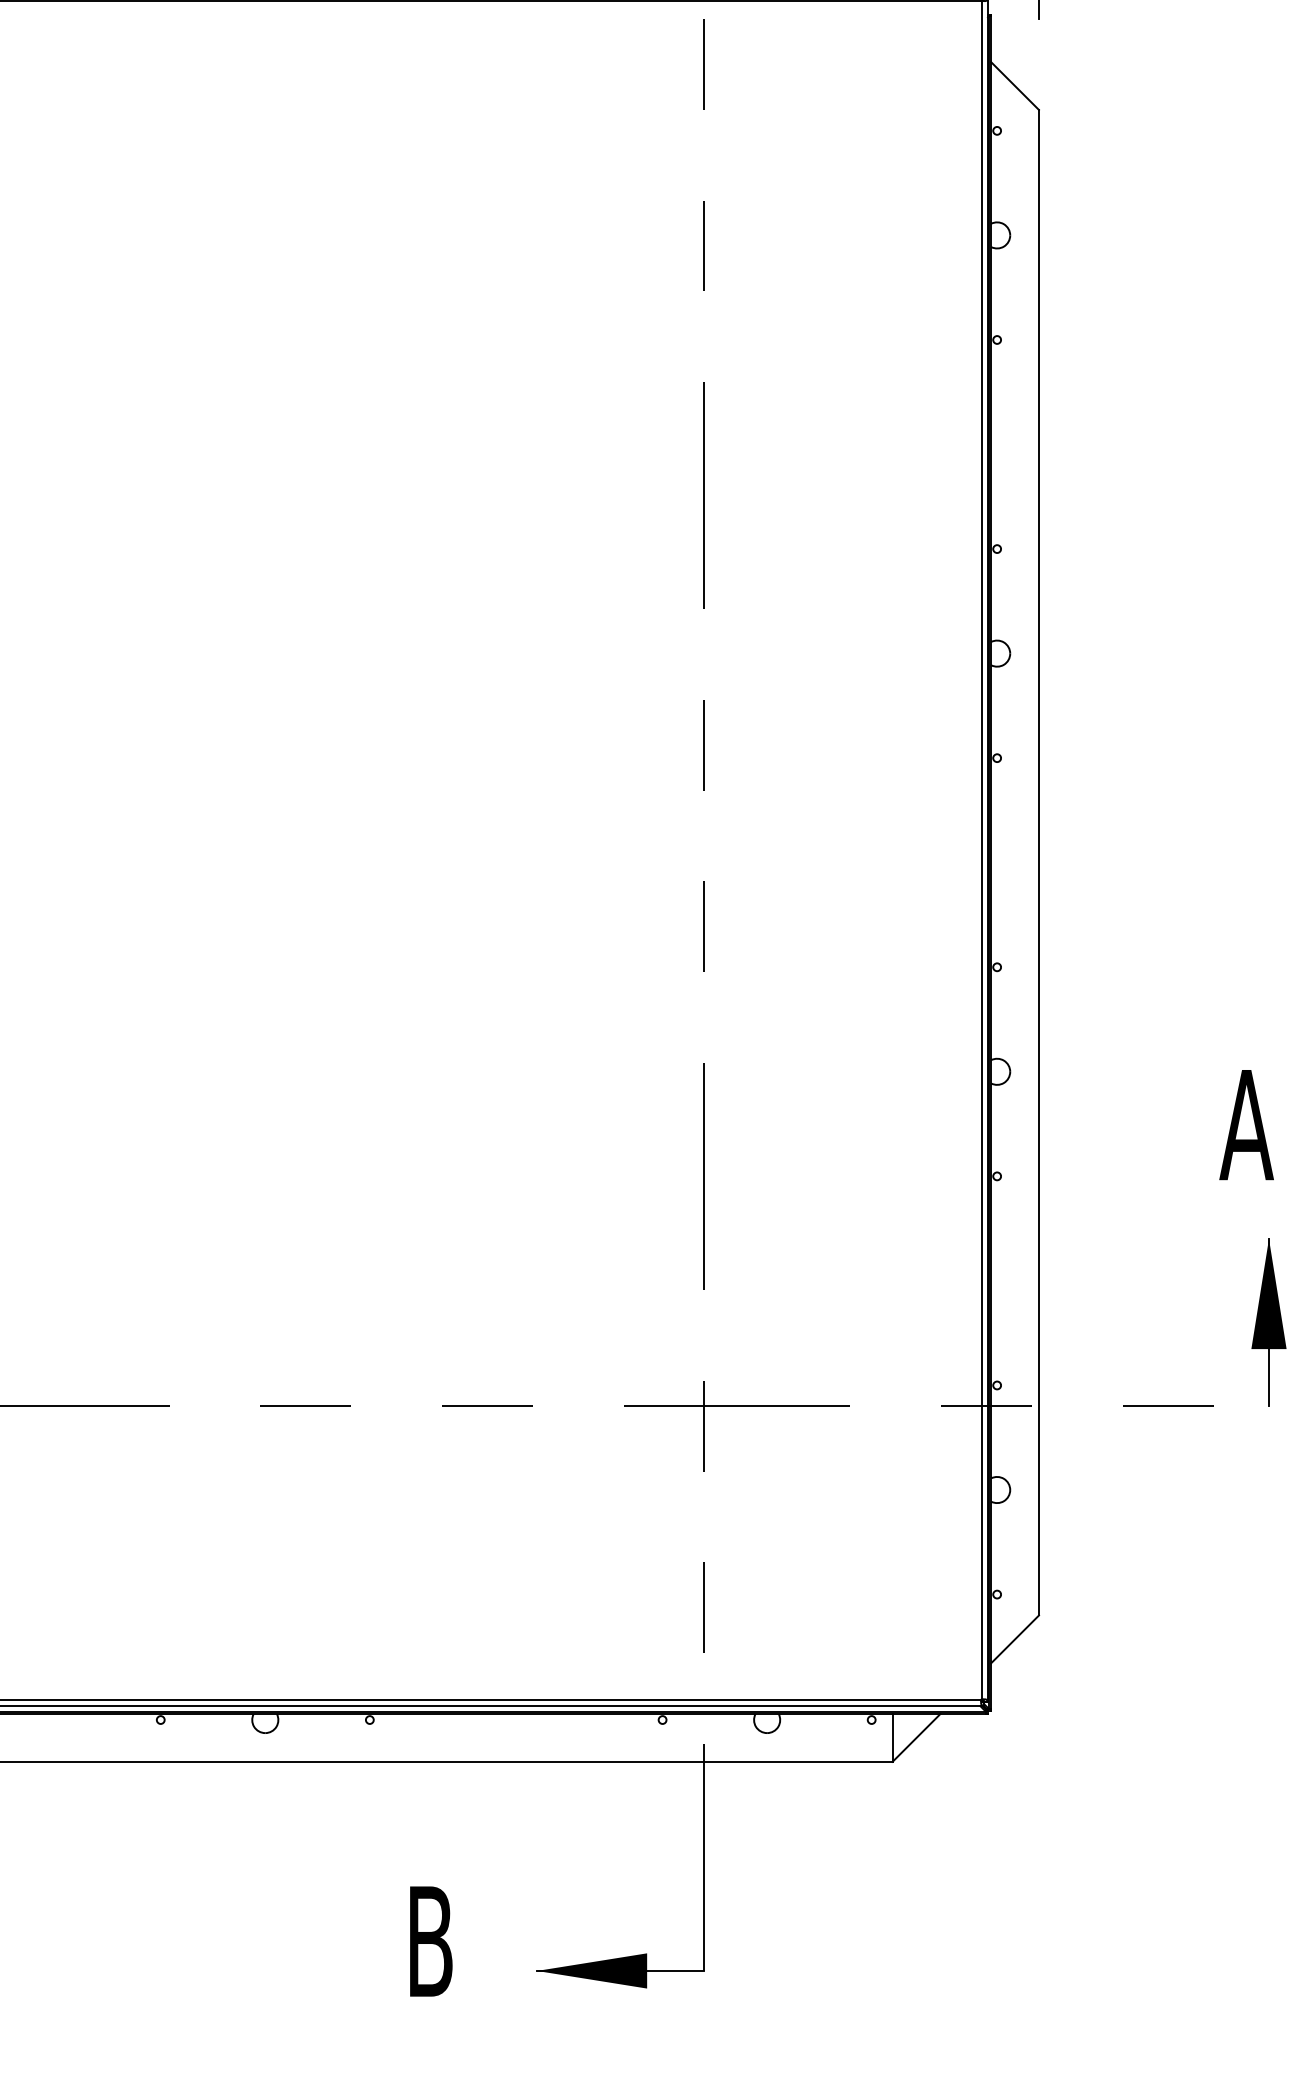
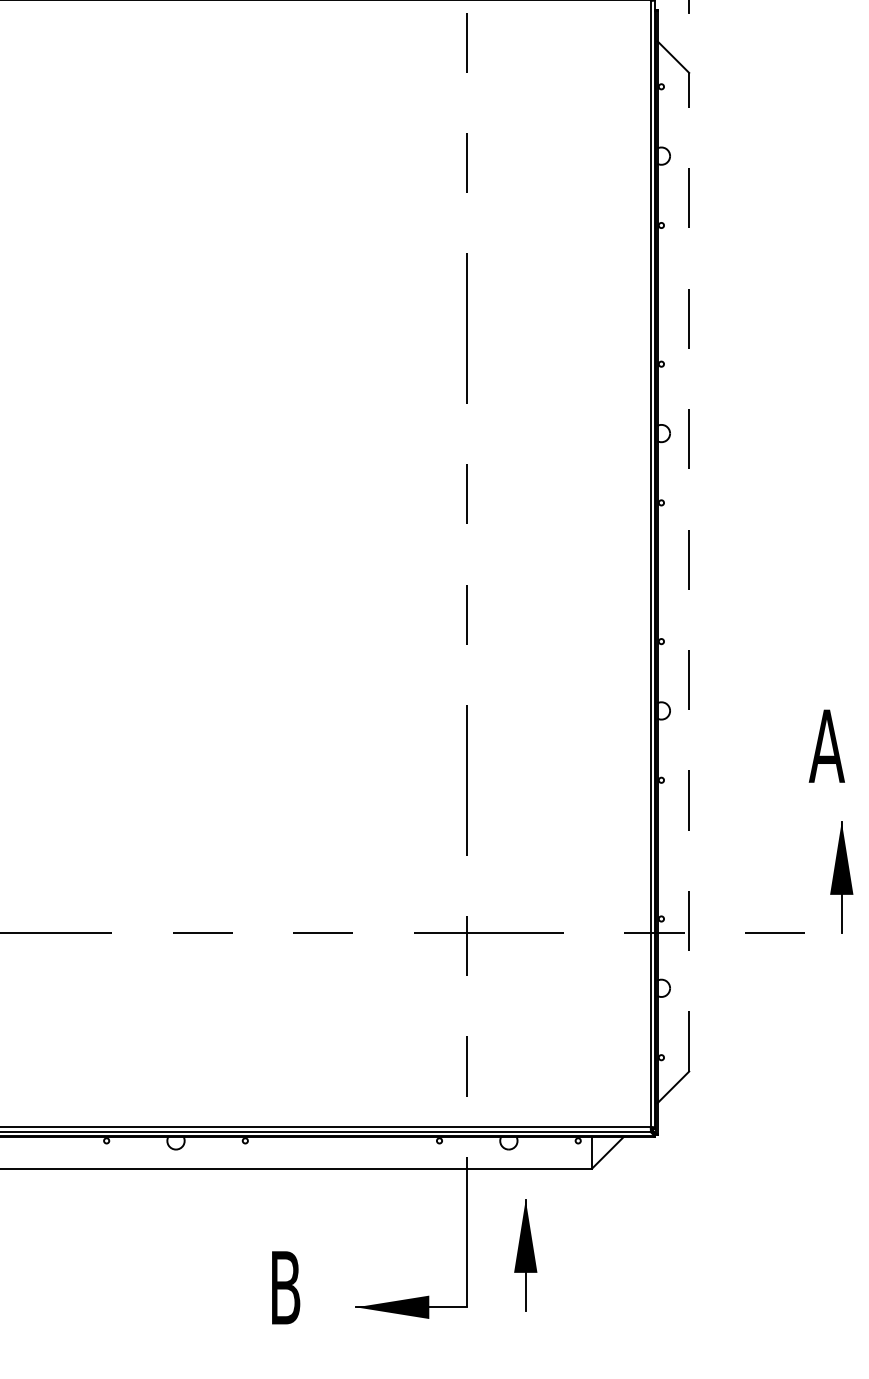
line: (1039, 861) -> (689, 571), solid -> dashed
part: (792, 1892) -> (525, 1255), added

